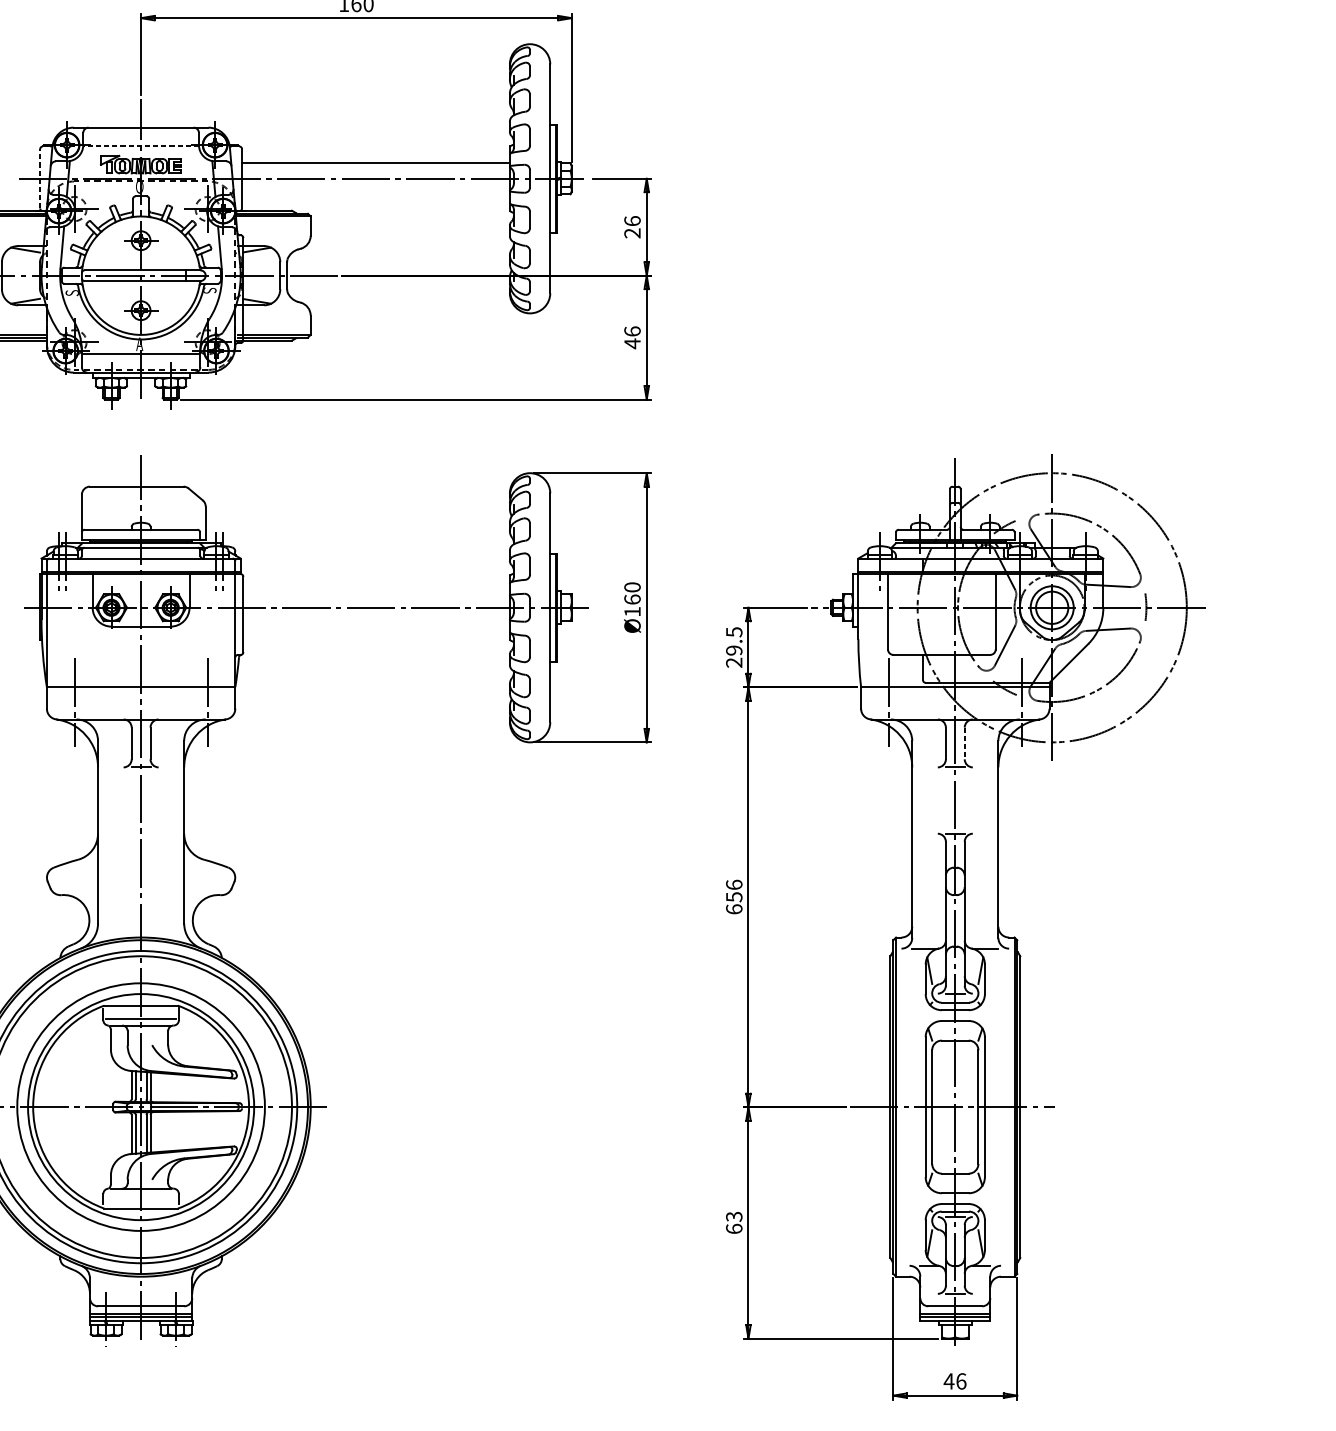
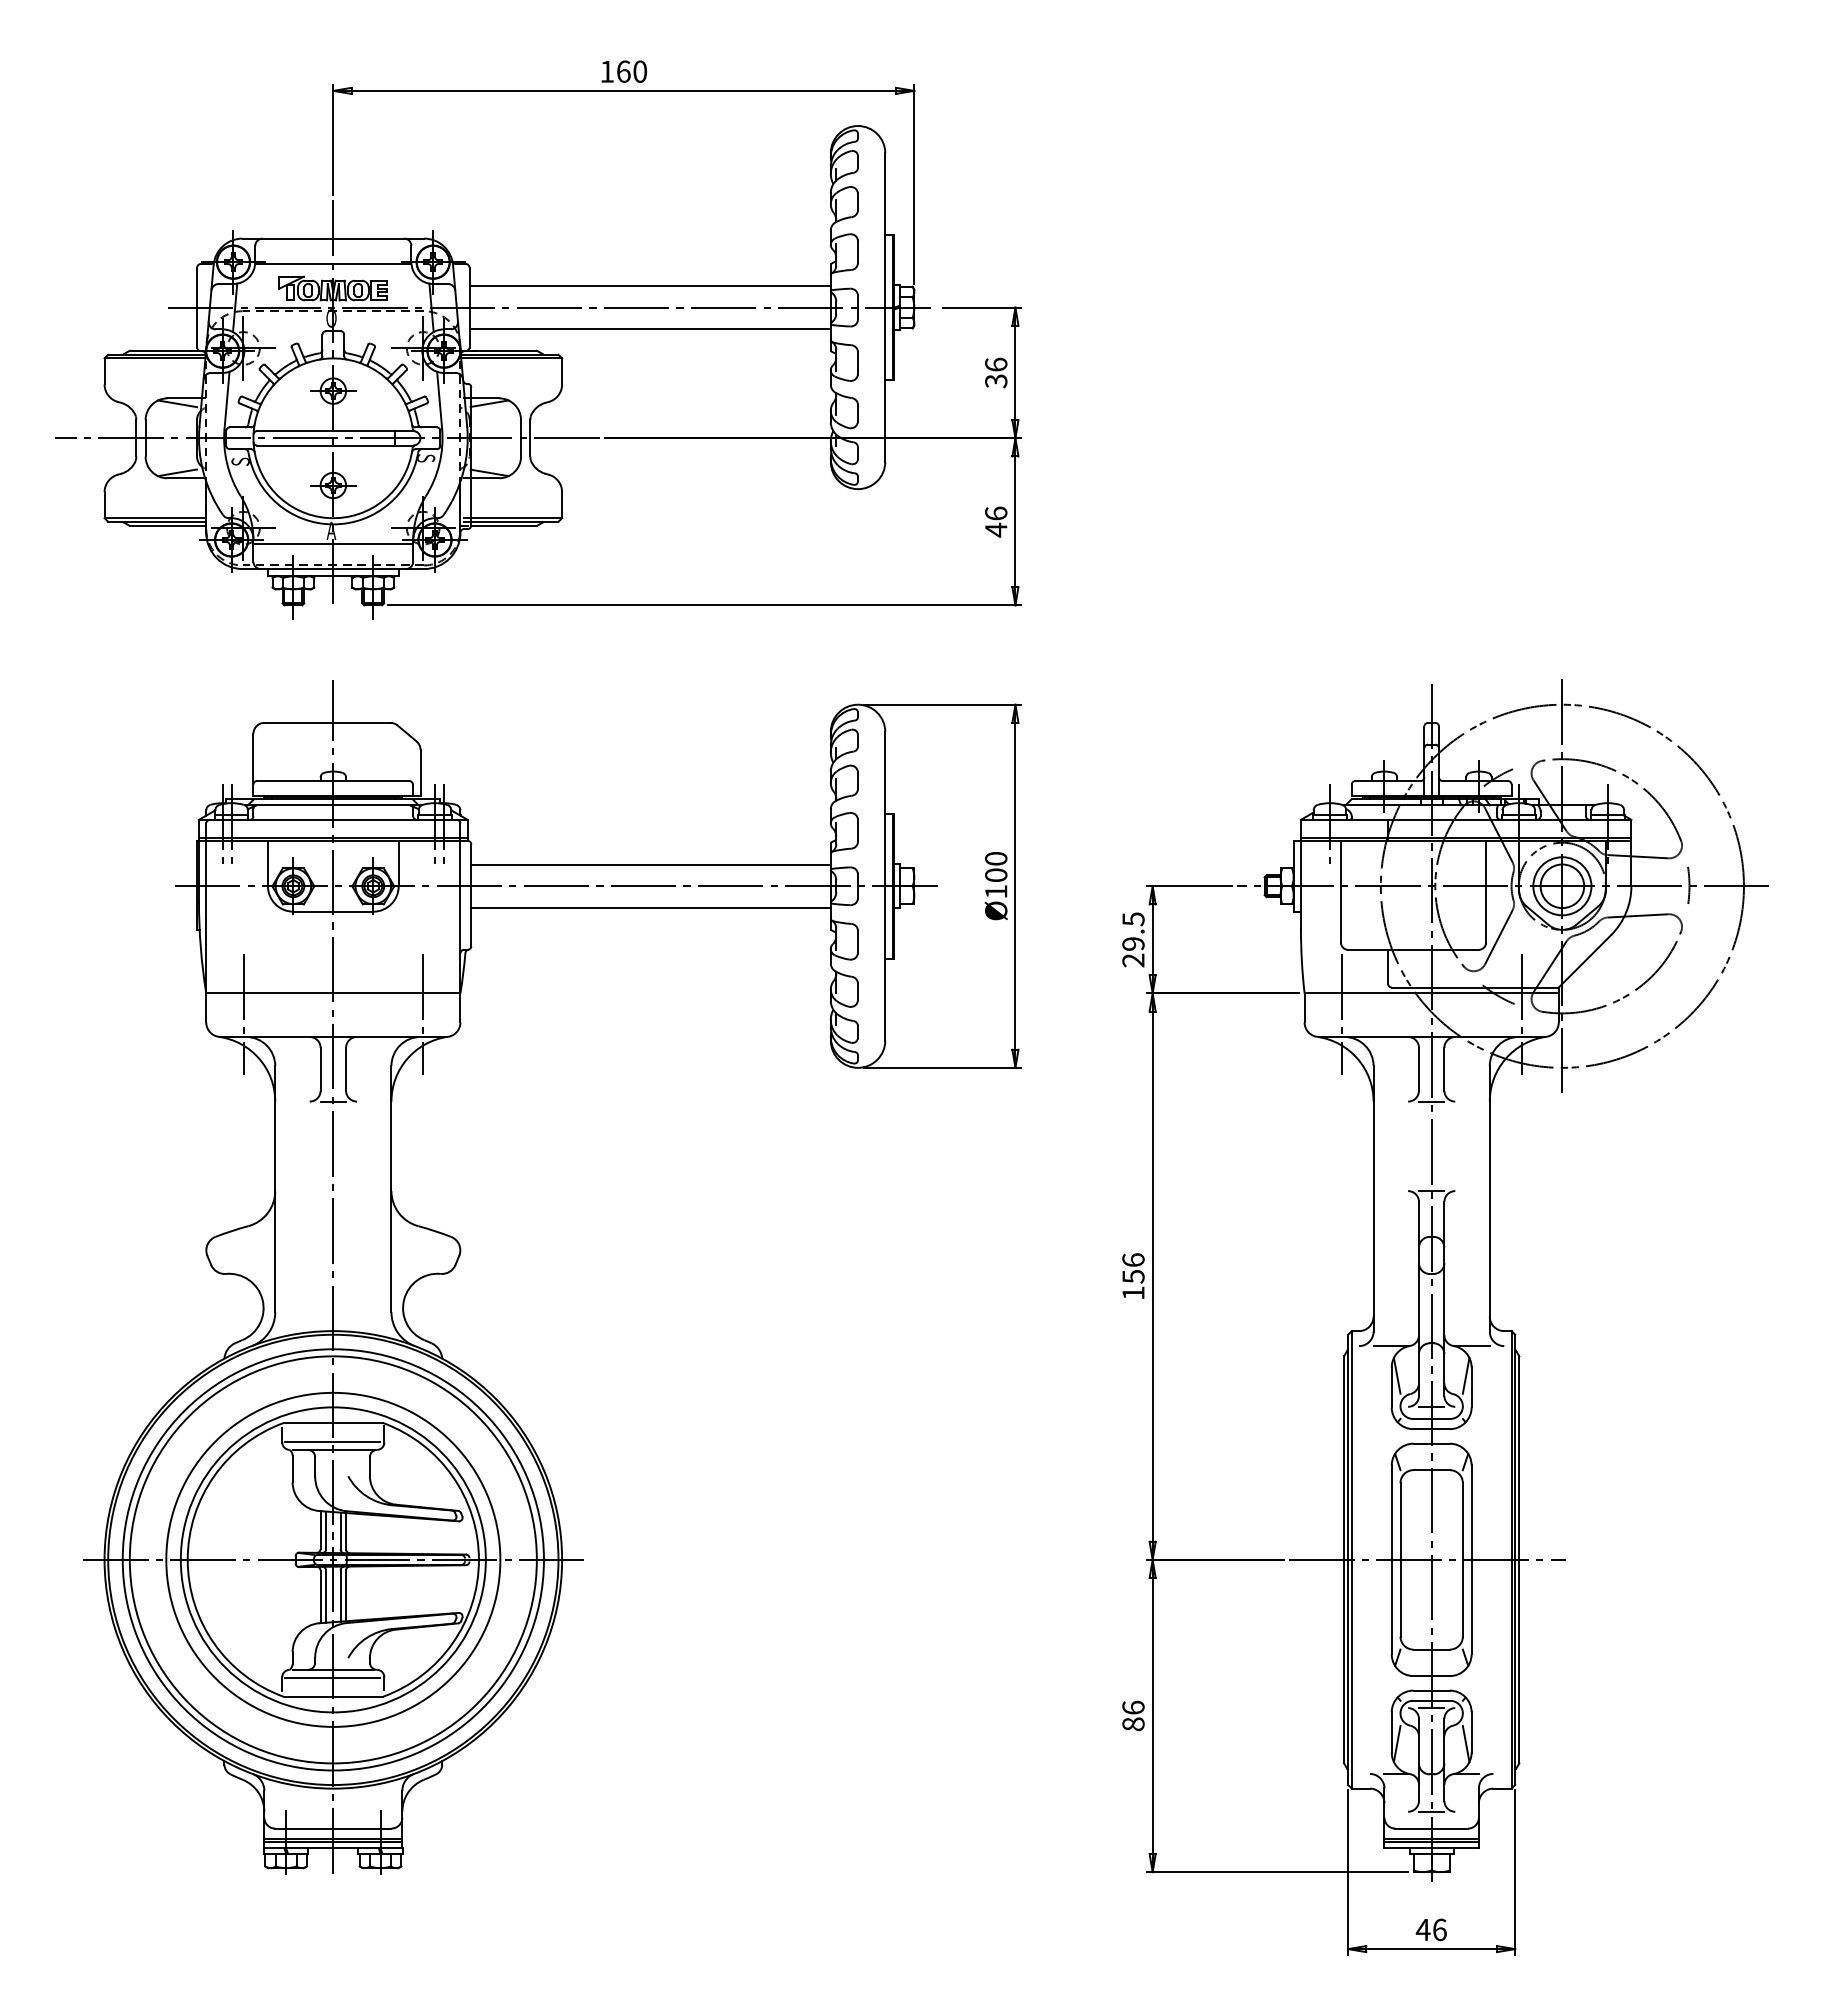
line: (140, 146) -> (332, 263), dashed -> solid
line: (40, 178) -> (197, 307), dashed -> solid
line: (375, 195) -> (649, 329), added
text: (632, 233) -> (996, 381), 26 -> 36
line: (376, 591) -> (650, 864), added
text: (632, 599) -> (996, 874), Ø160 -> Ø100
line: (376, 624) -> (650, 908), added
line: (964, 743) -> (1444, 1069), dashed -> solid
text: (734, 908) -> (1133, 1292), 656 -> 156
line: (140, 1195) -> (332, 1678), added
text: (734, 1222) -> (1133, 1715), 63 -> 86

